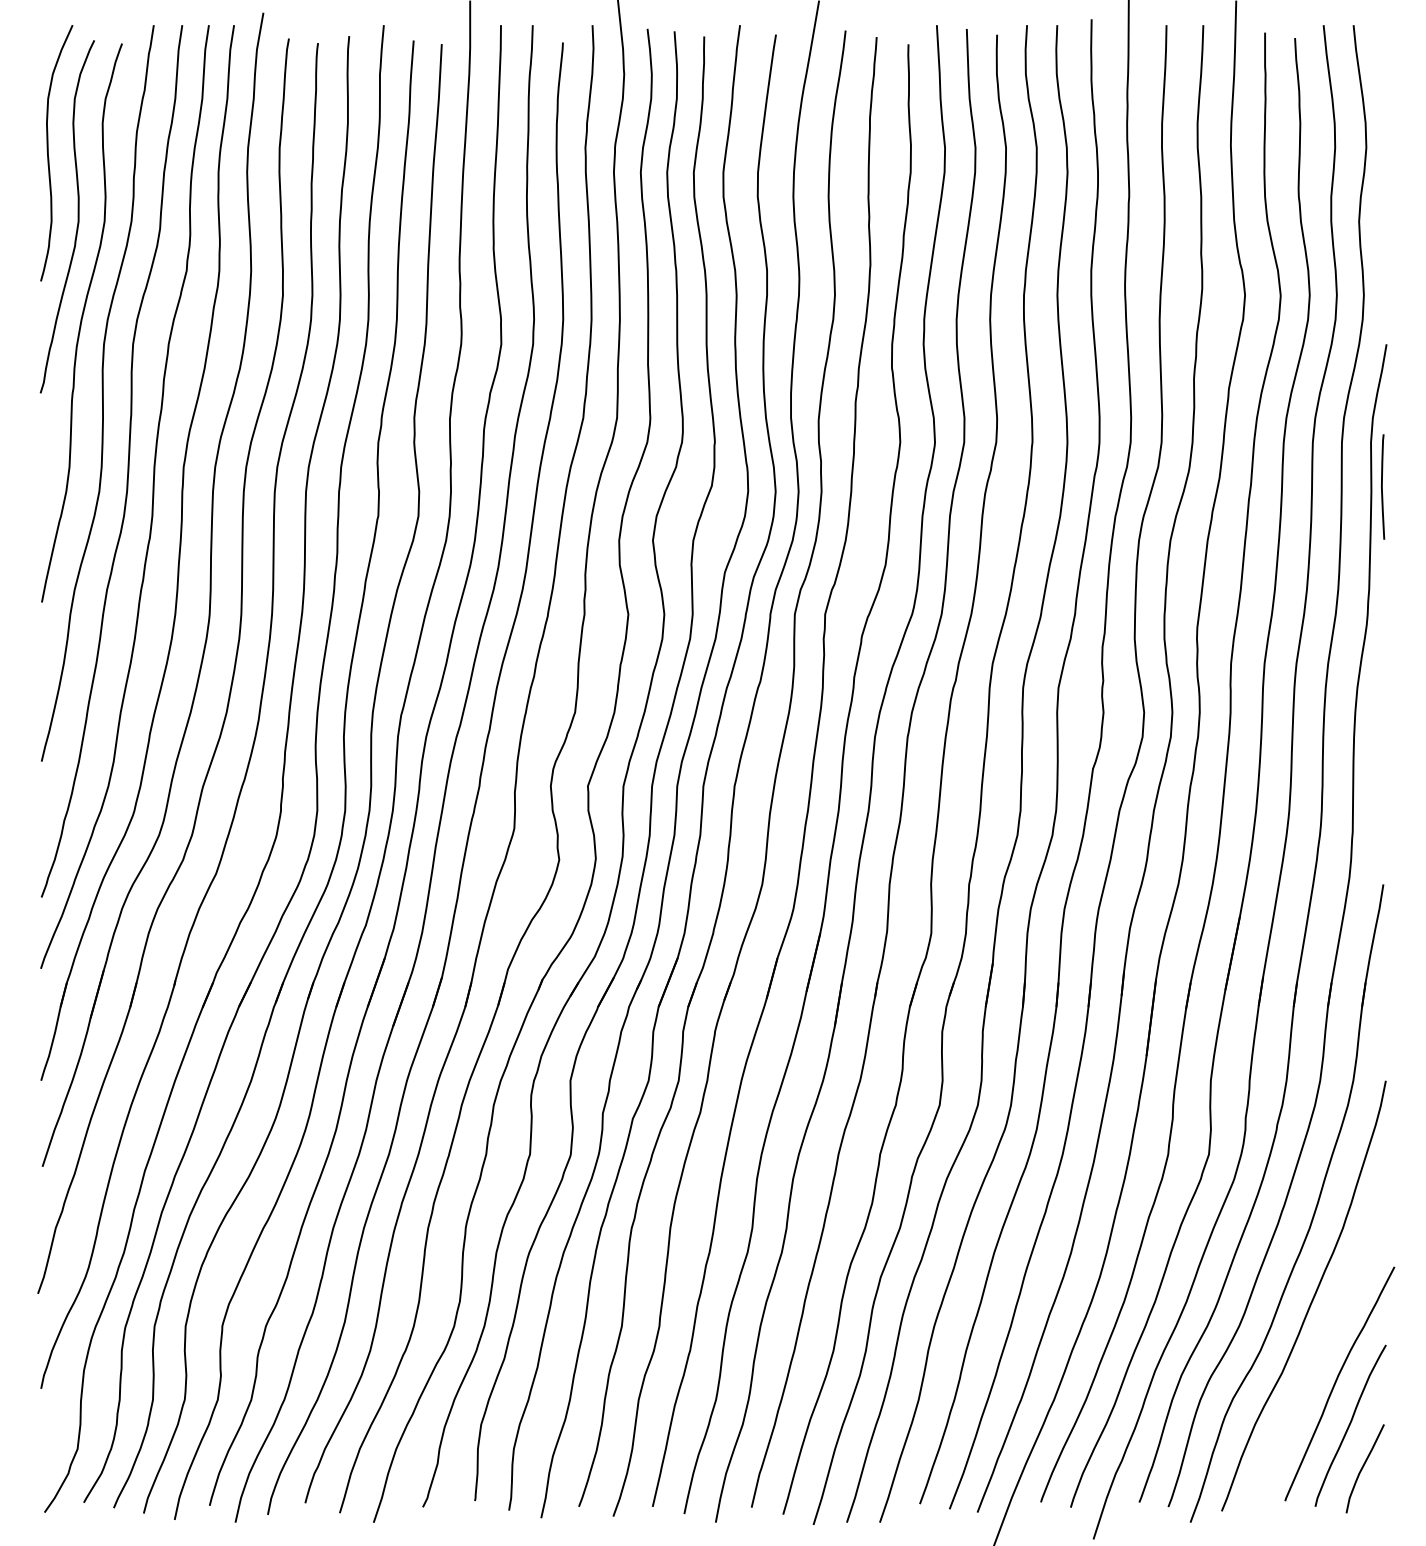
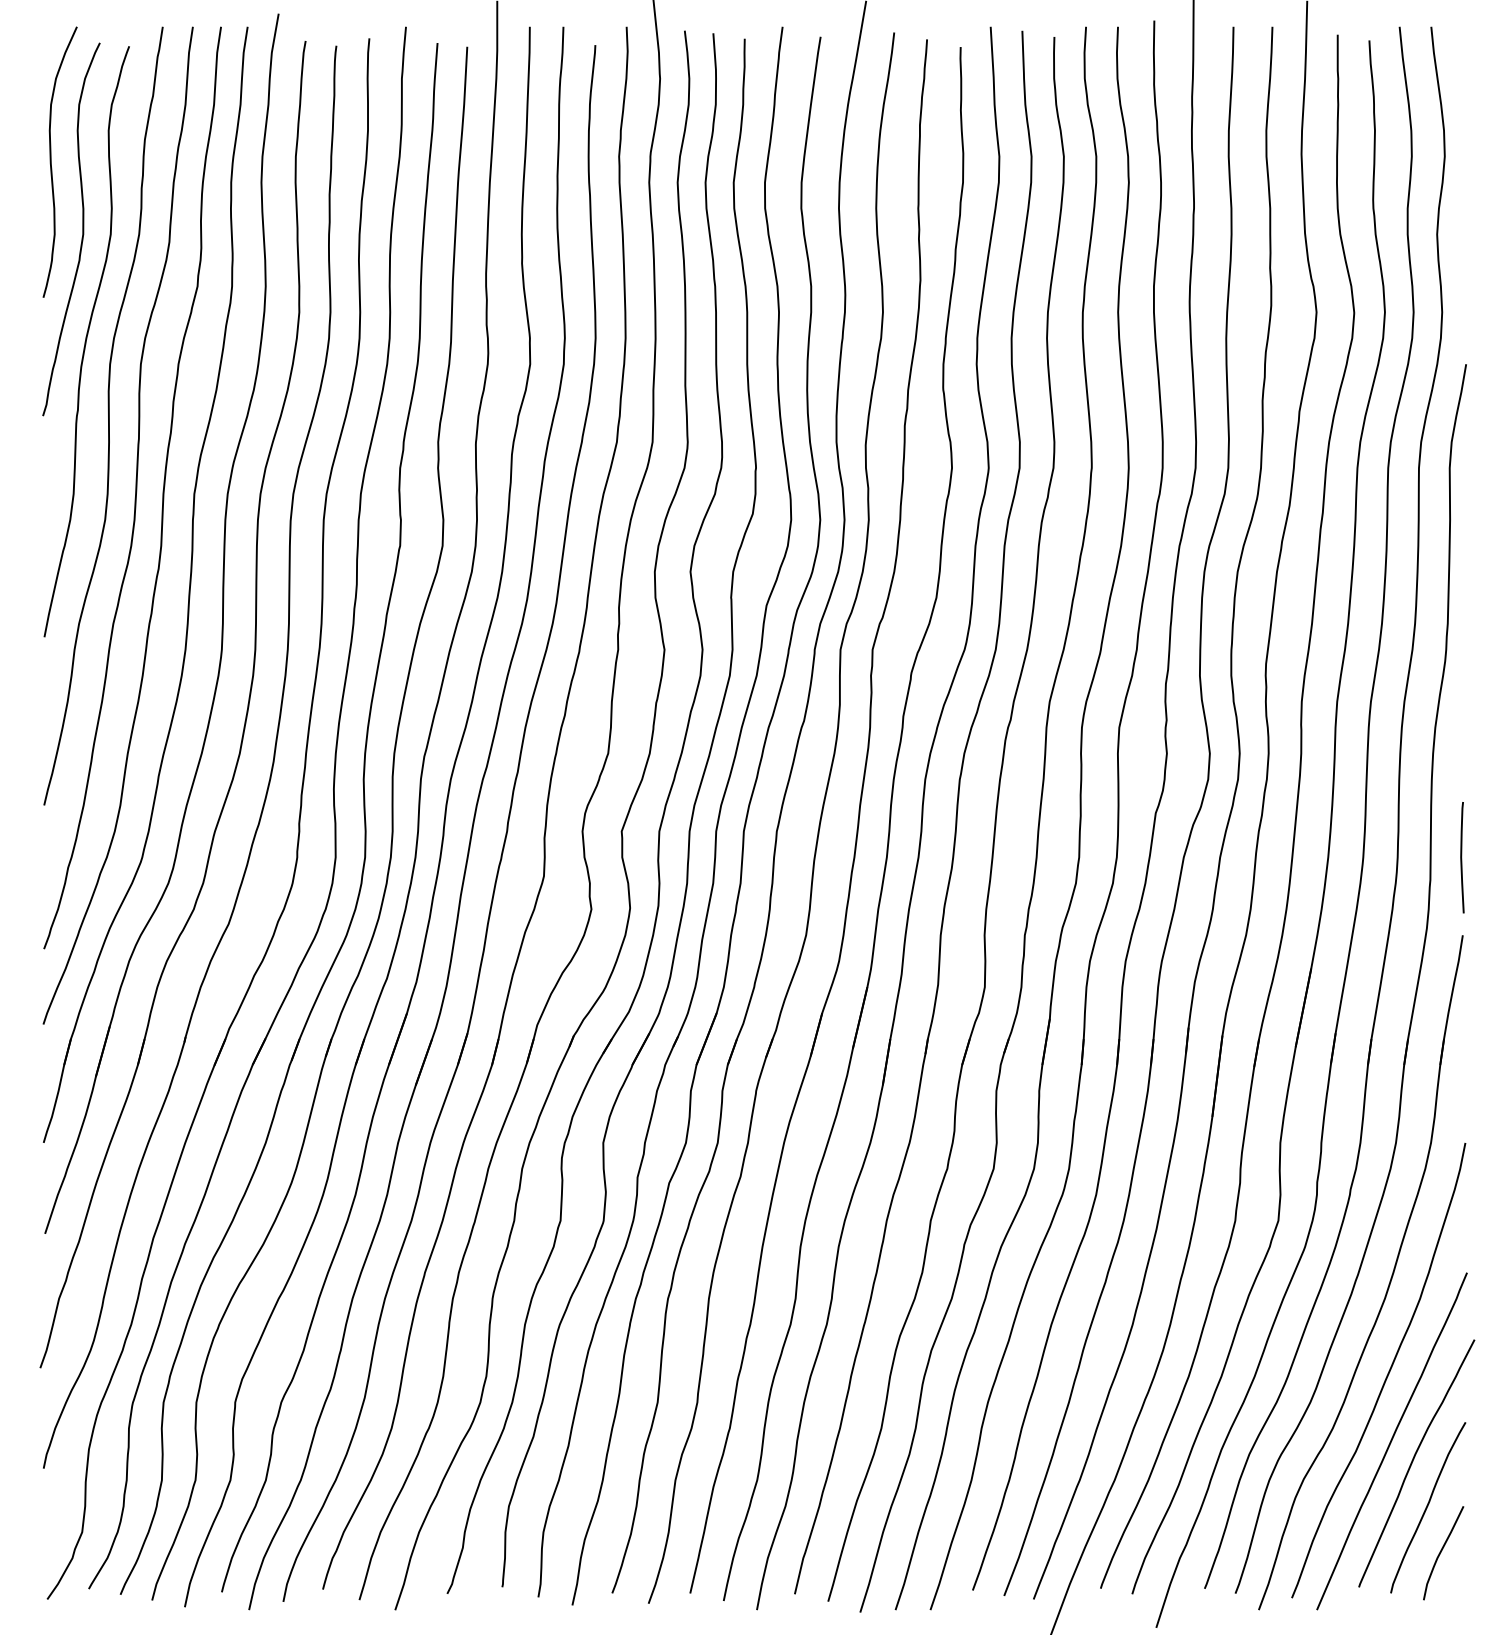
curve: (1382, 486) -> (1461, 857), moved
curve: (1316, 1362) -> (1392, 1440), added

